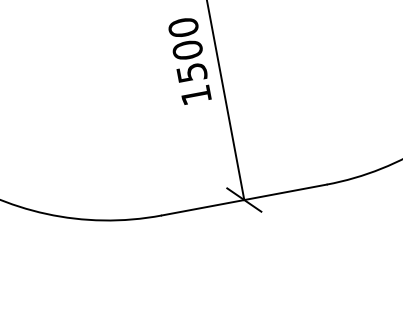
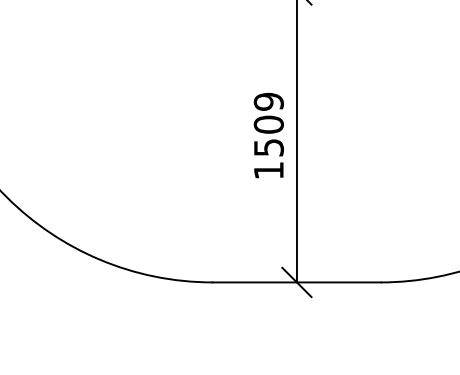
text: (183, 27) -> (268, 101), 1500 -> 1509

